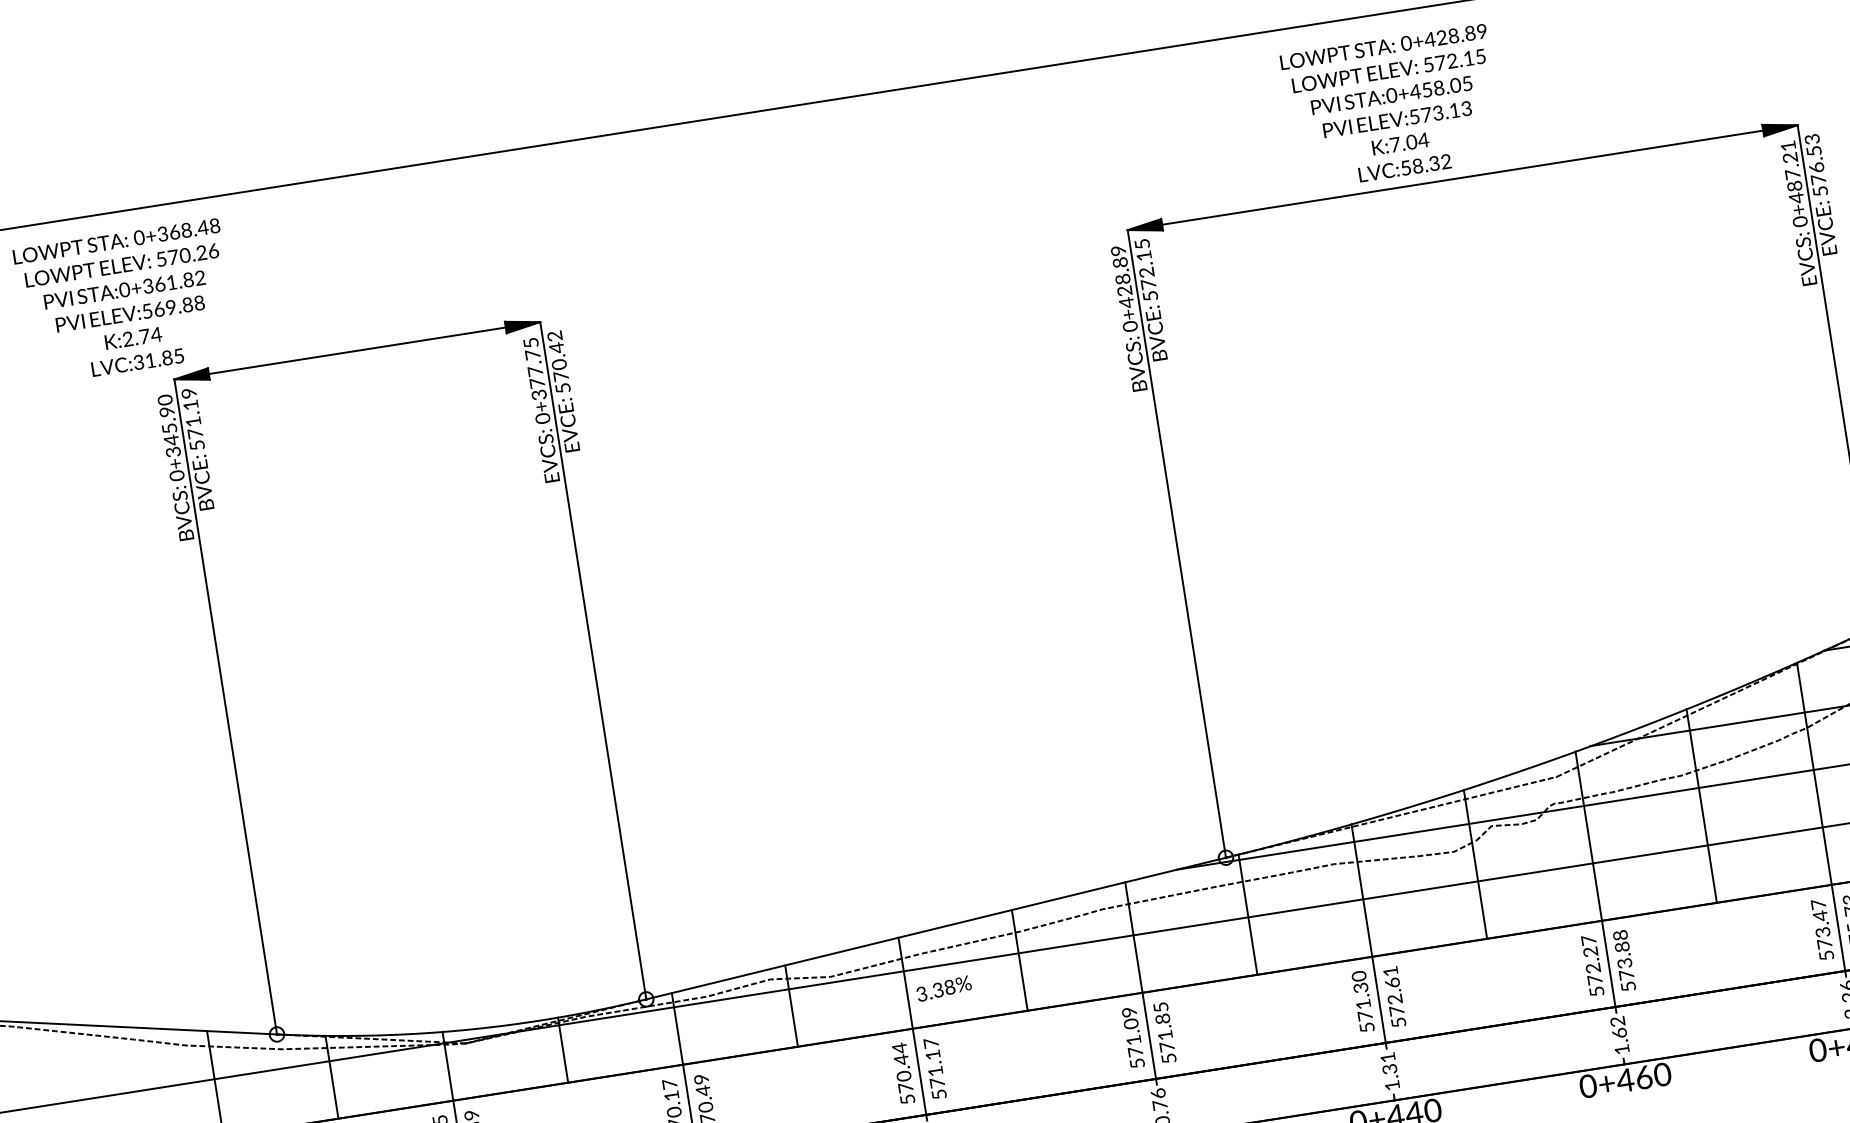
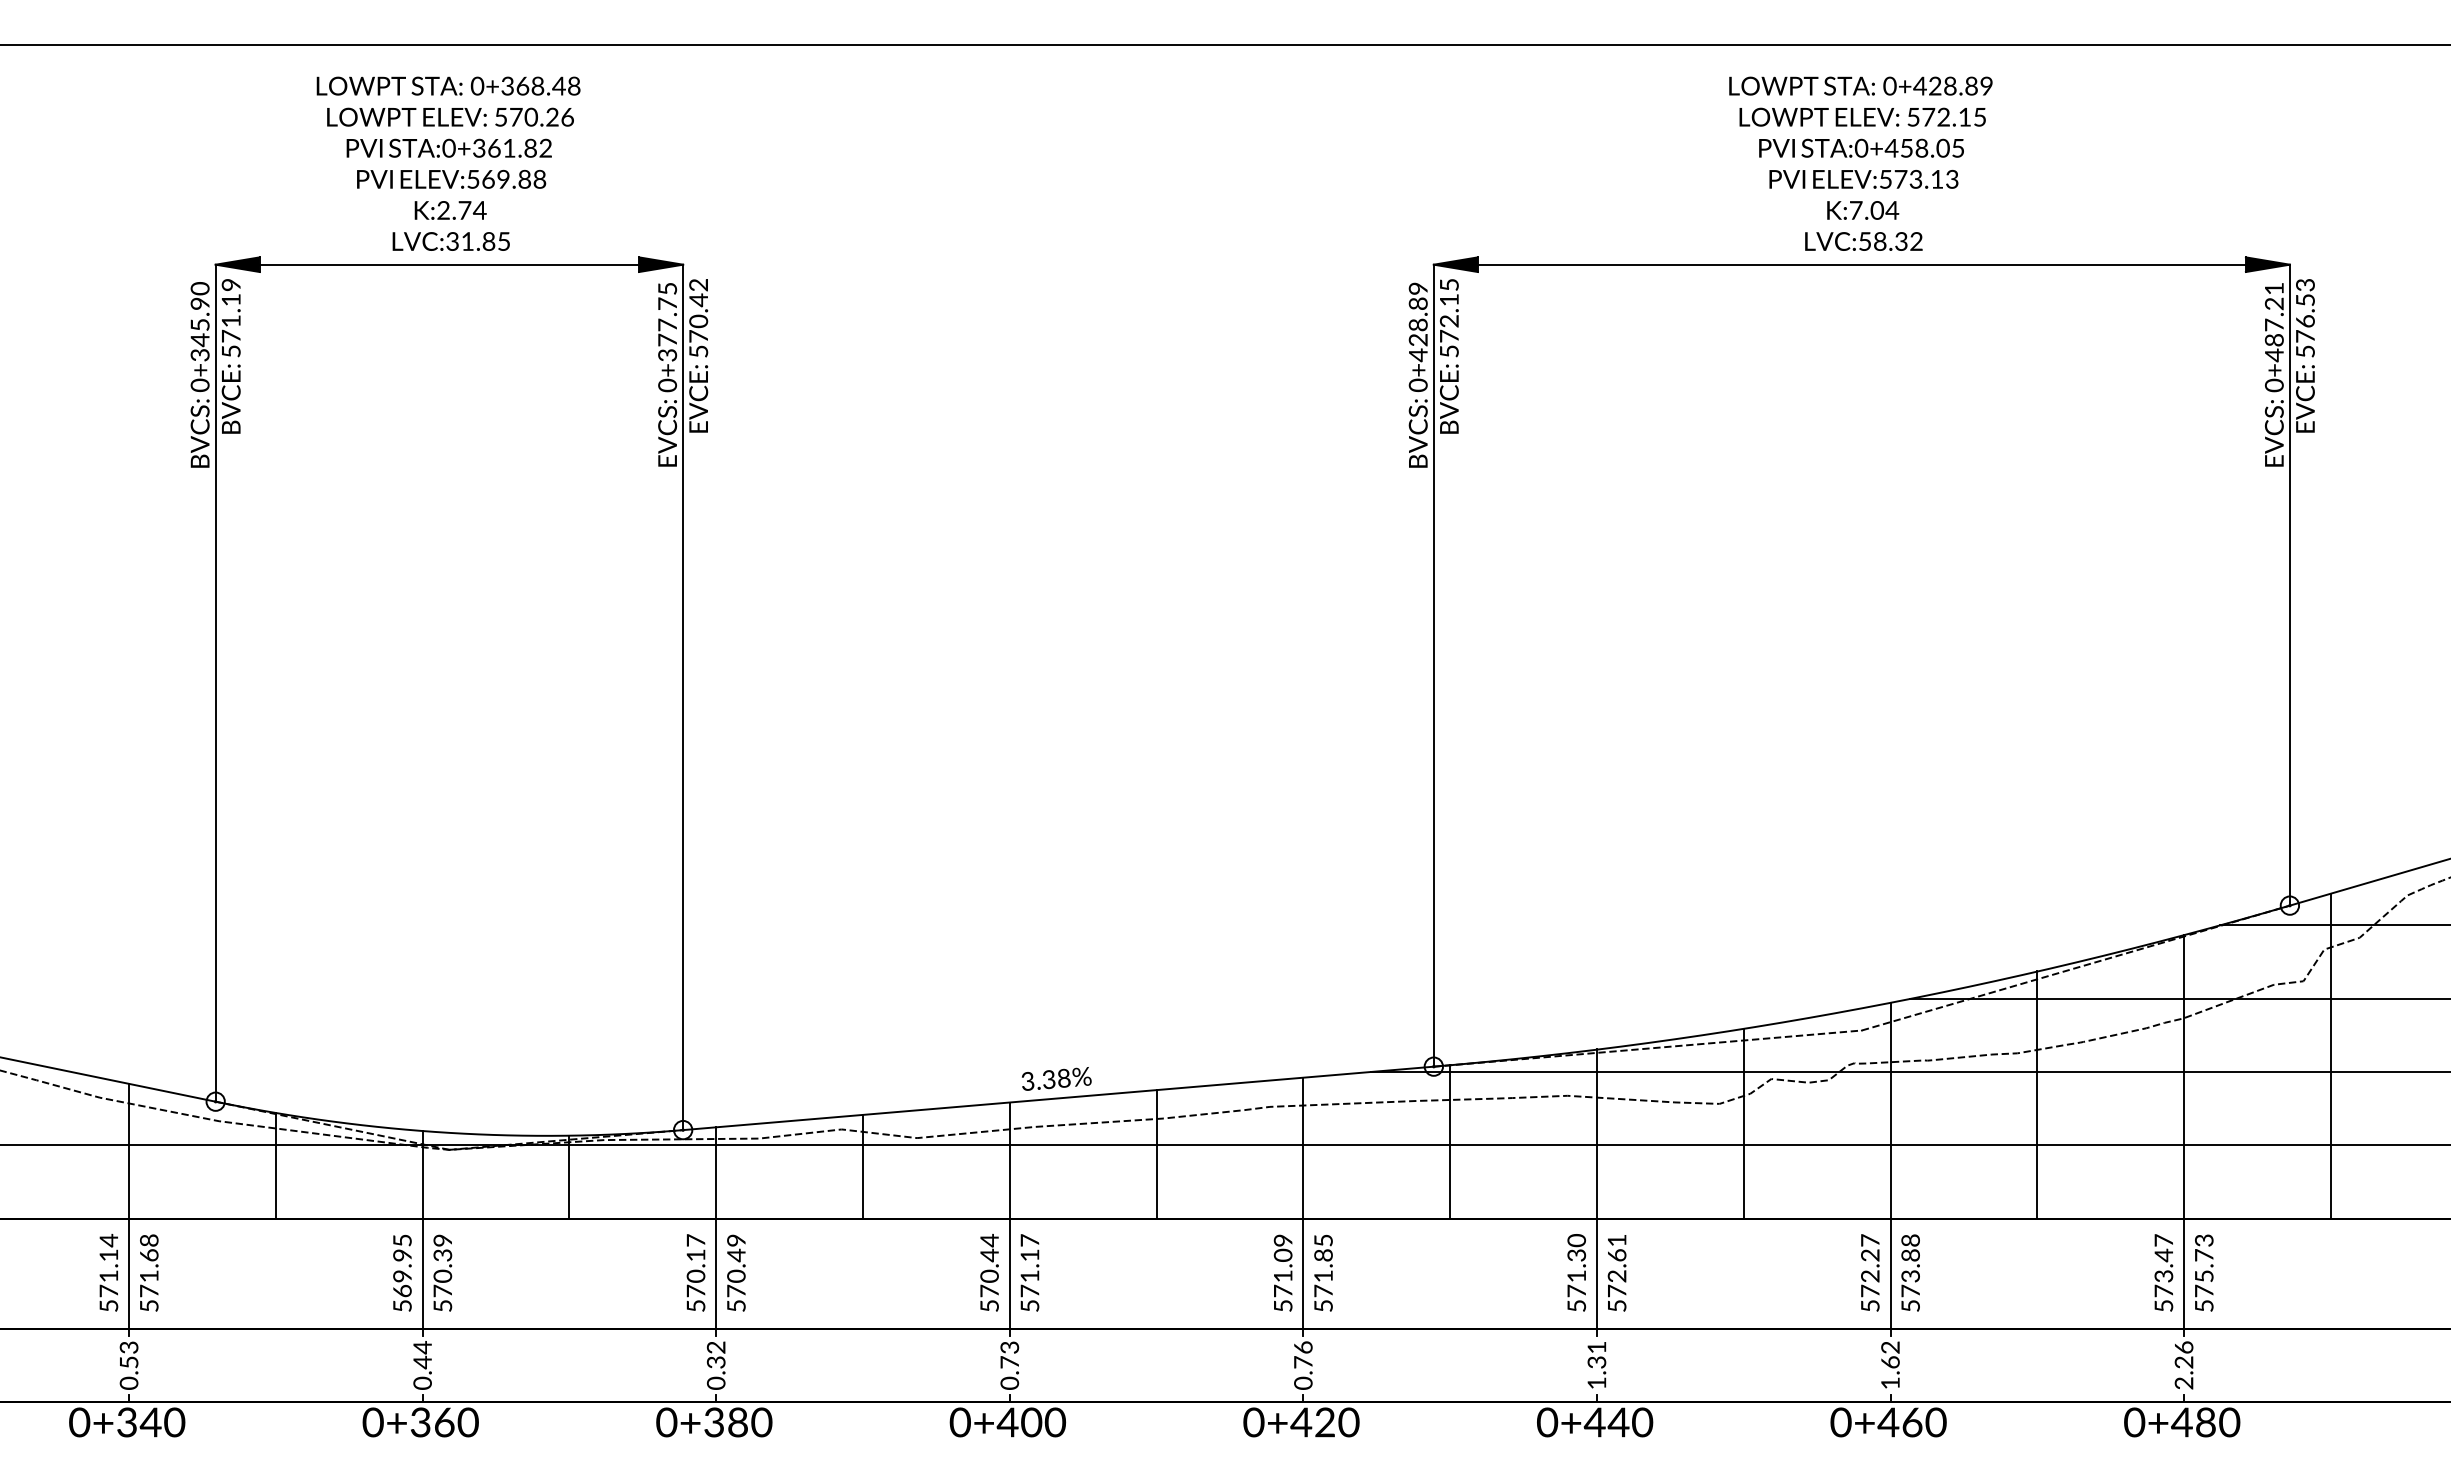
text: (1392, 107) -> (1860, 163), moved
text: (126, 301) -> (448, 163), moved
text: (943, 988) -> (1056, 1078), moved

